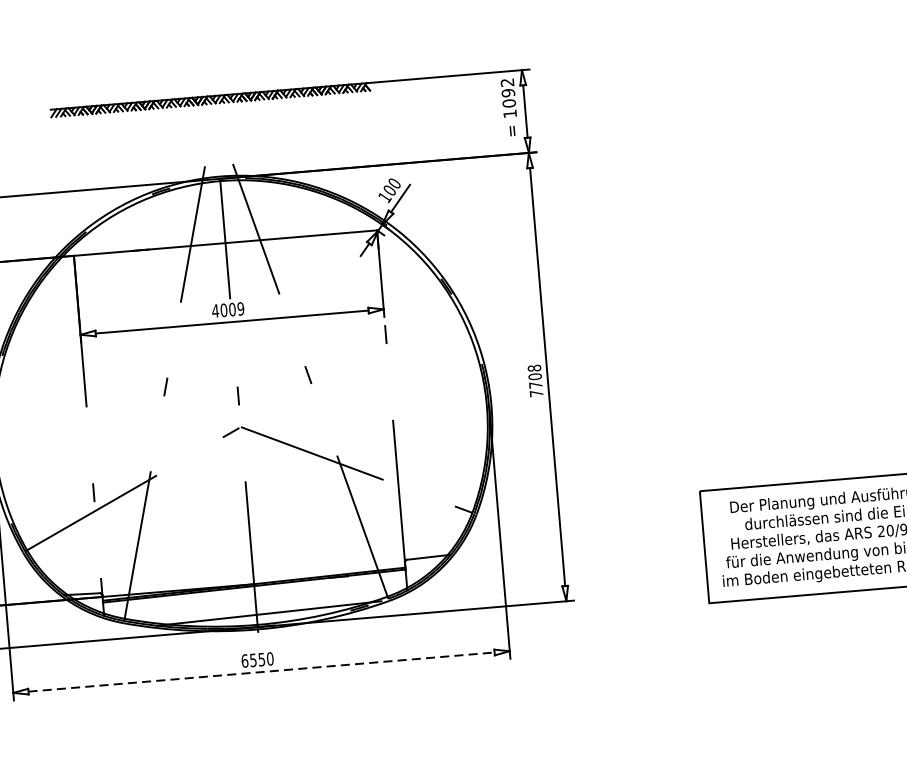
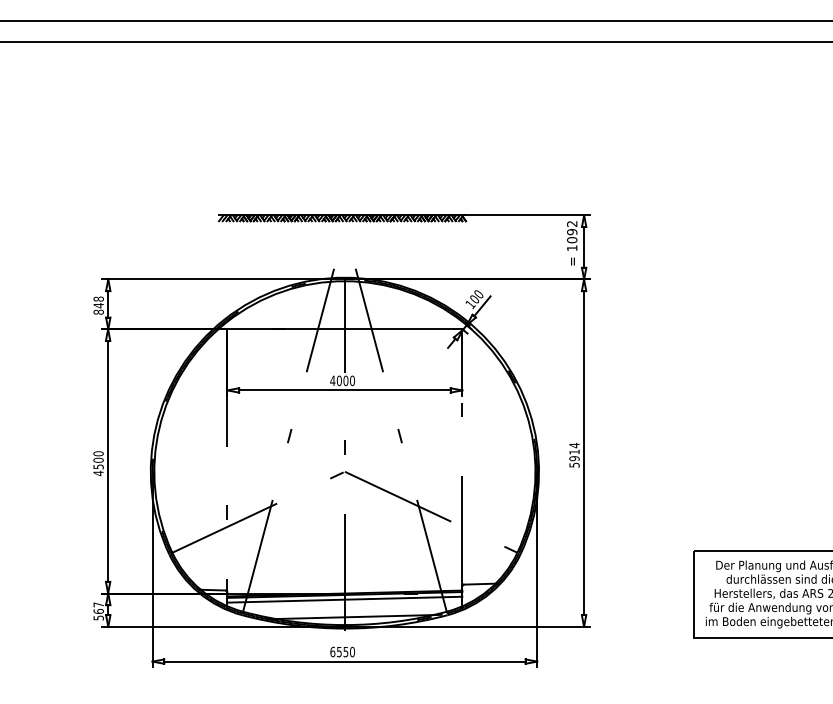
text: (240, 309) -> (352, 381), 4009 -> 4000
text: (535, 379) -> (574, 454), 7708 -> 5914
line: (254, 591) -> (344, 599), added
line: (261, 671) -> (344, 661), dashed -> solid

